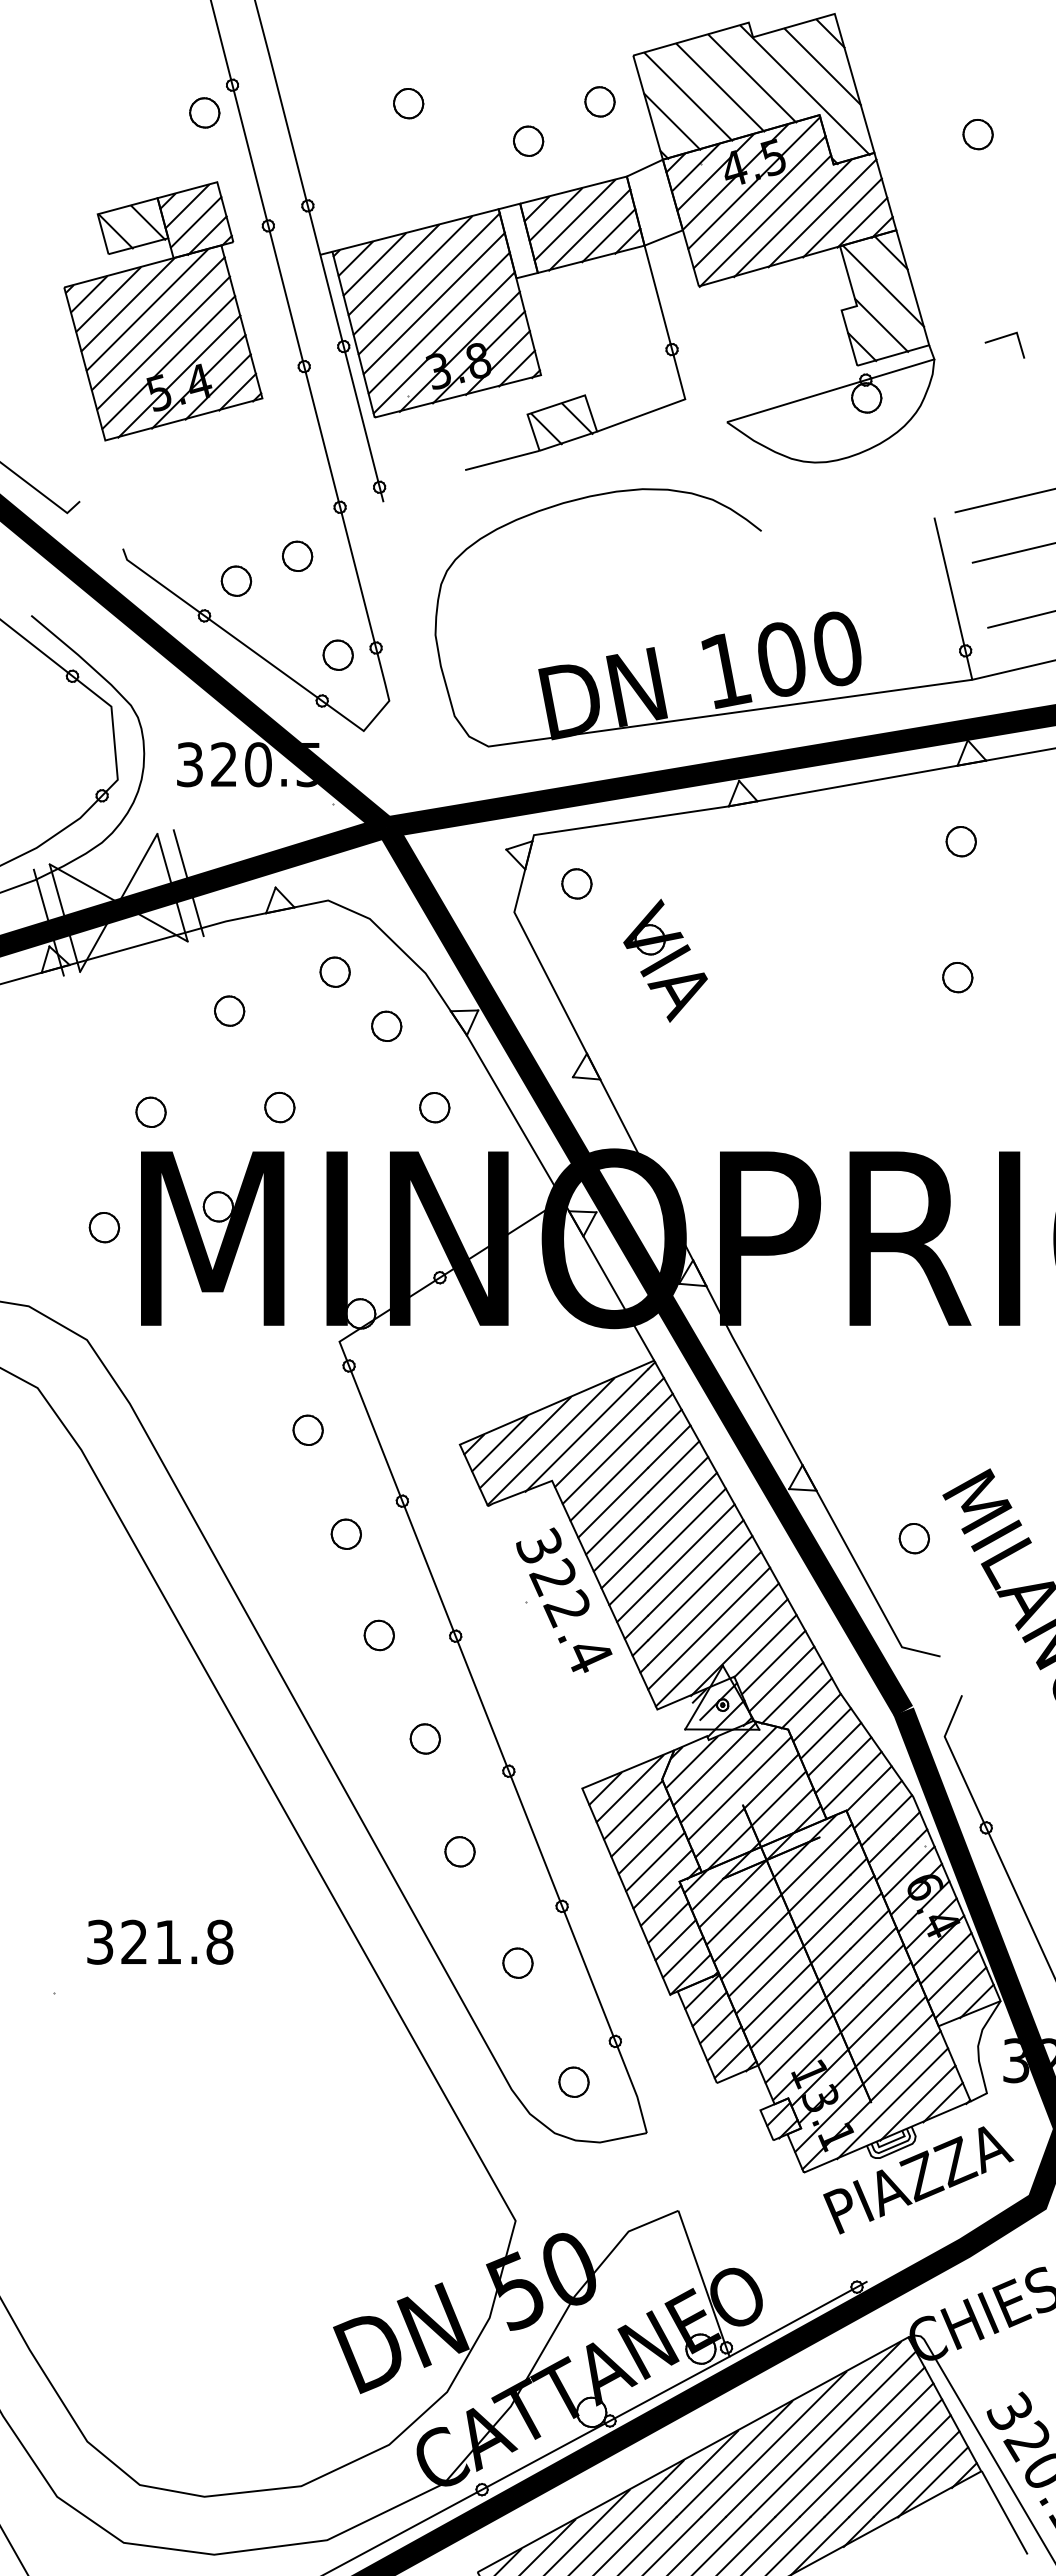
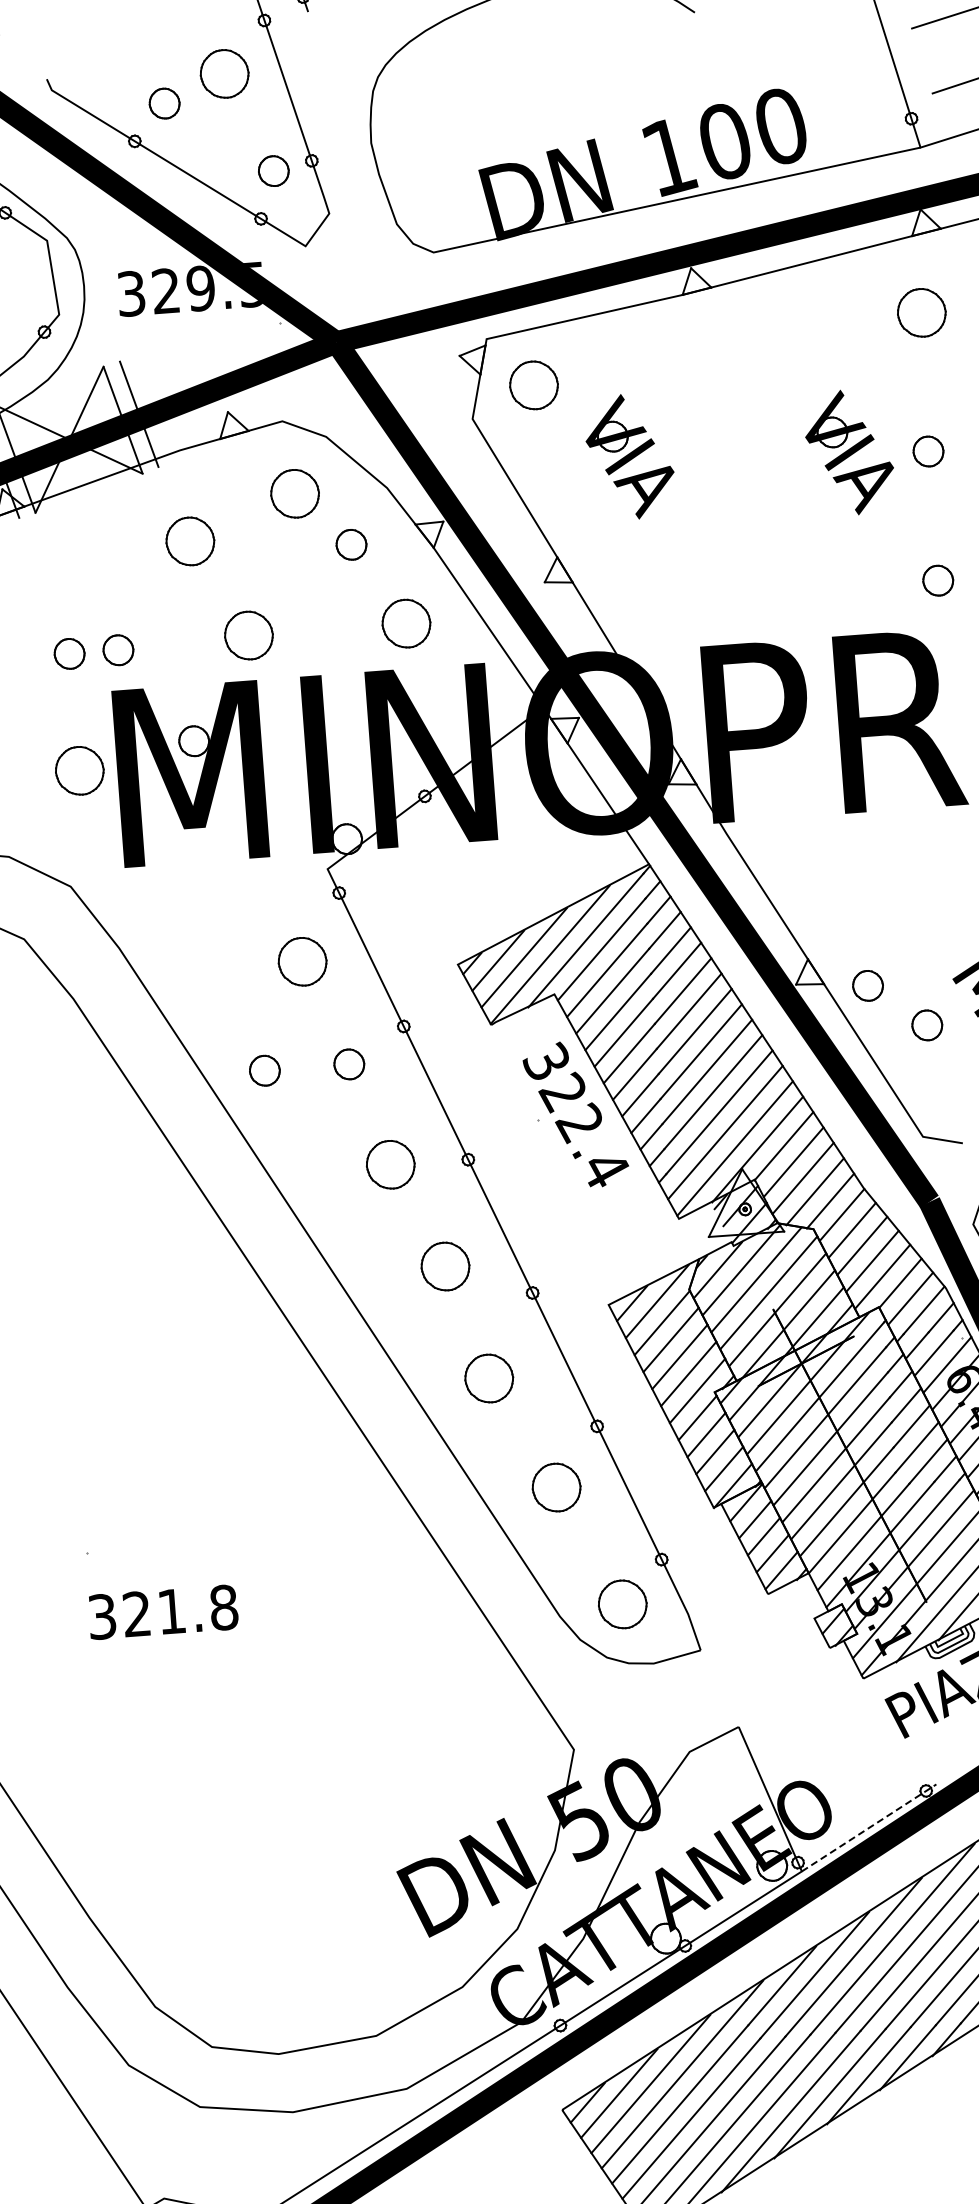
part: (297, 555) -> (224, 72), size x1.6
text: (257, 764) -> (200, 288), 320.5 -> 329.5
part: (960, 841) -> (920, 312), size x1.6
part: (576, 883) -> (533, 385), size x1.6
part: (334, 971) -> (294, 493), size x1.6
part: (880, 972) -> (849, 452), added
part: (229, 1010) -> (190, 540), size x1.6
part: (957, 1104) -> (937, 580), added
part: (279, 1107) -> (248, 635), size x1.6
part: (434, 1107) -> (406, 623), size x1.6
part: (102, 1111) -> (69, 653), added
part: (104, 1227) -> (79, 770), size x1.6
part: (307, 1429) -> (301, 960), size x1.6
part: (858, 1495) -> (867, 985), added
part: (262, 1533) -> (263, 1070), added
part: (378, 1635) -> (389, 1164), size x1.6
part: (424, 1738) -> (444, 1266), size x1.6
part: (459, 1851) -> (488, 1378), size x1.6
text: (160, 1941) -> (163, 1611), moved
part: (517, 1962) -> (556, 1486), size x1.6
part: (573, 2081) -> (622, 1603), size x1.6
line: (798, 2319) -> (869, 1828), solid -> dashed

